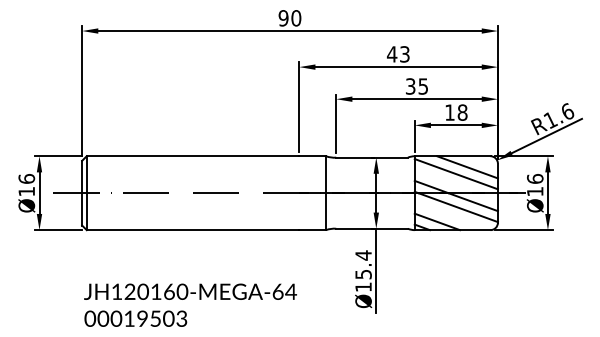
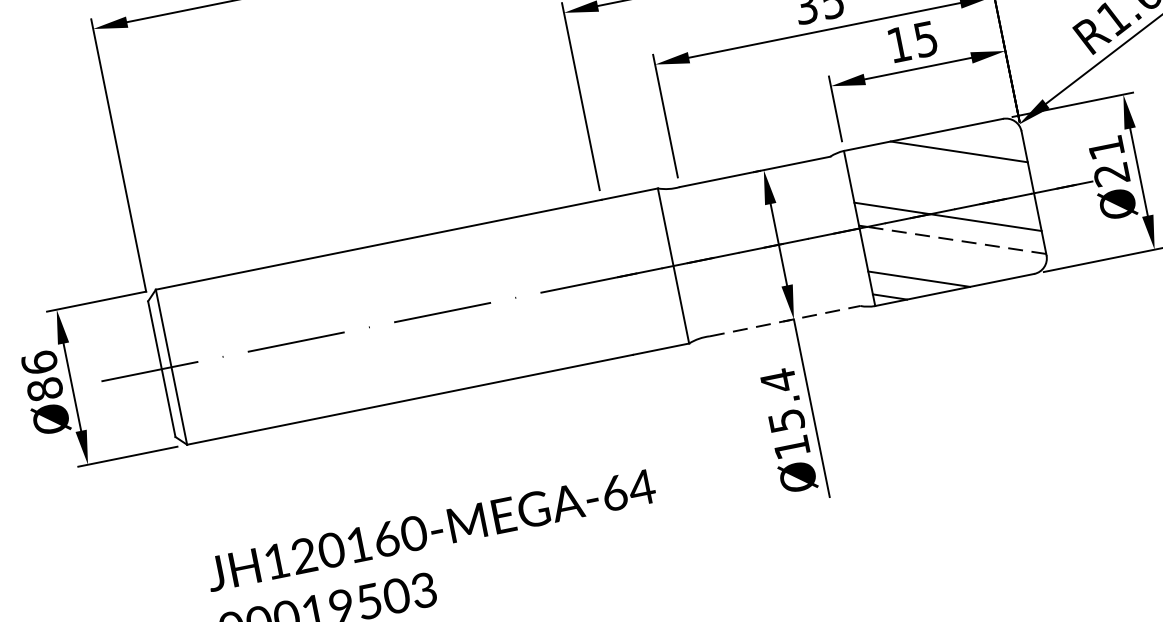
text: (462, 112) -> (925, 39), 18 -> 15
line: (455, 174) -> (937, 172), removed
text: (535, 185) -> (1109, 161), Ø16 -> Ø21
text: (26, 191) -> (44, 389), Ø16 -> Ø86
line: (457, 207) -> (955, 240), solid -> dashed
line: (372, 228) -> (785, 320), solid -> dashed

